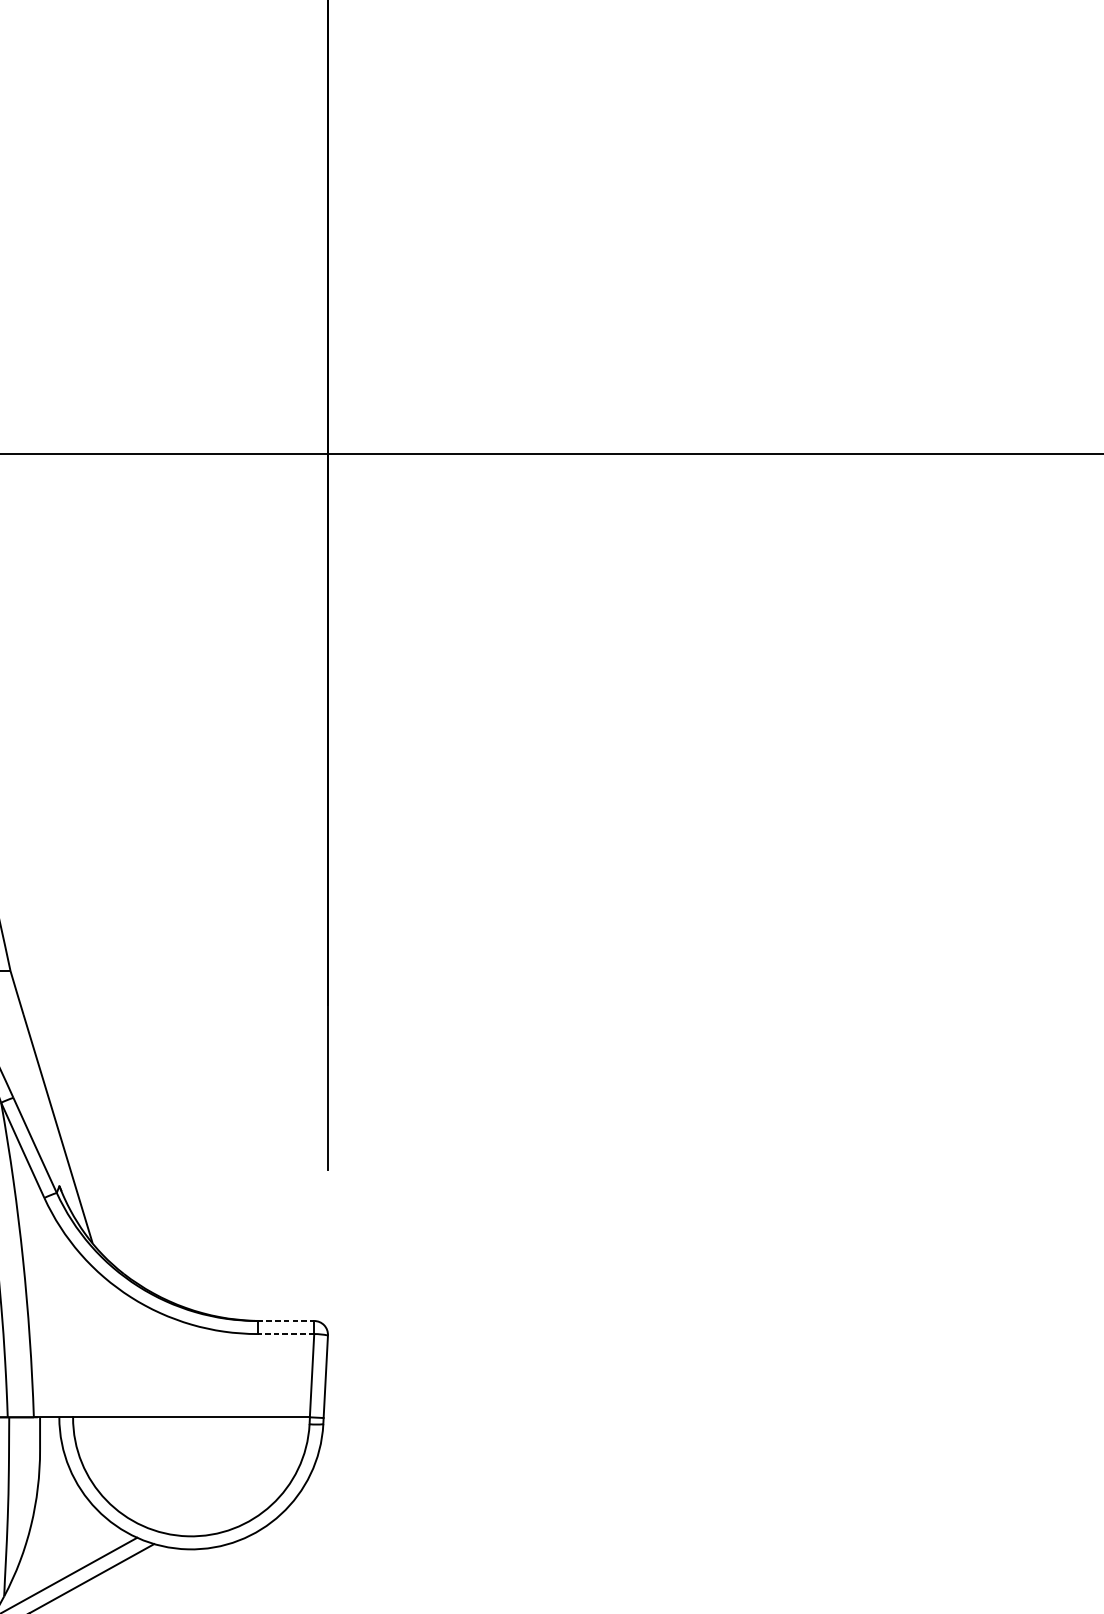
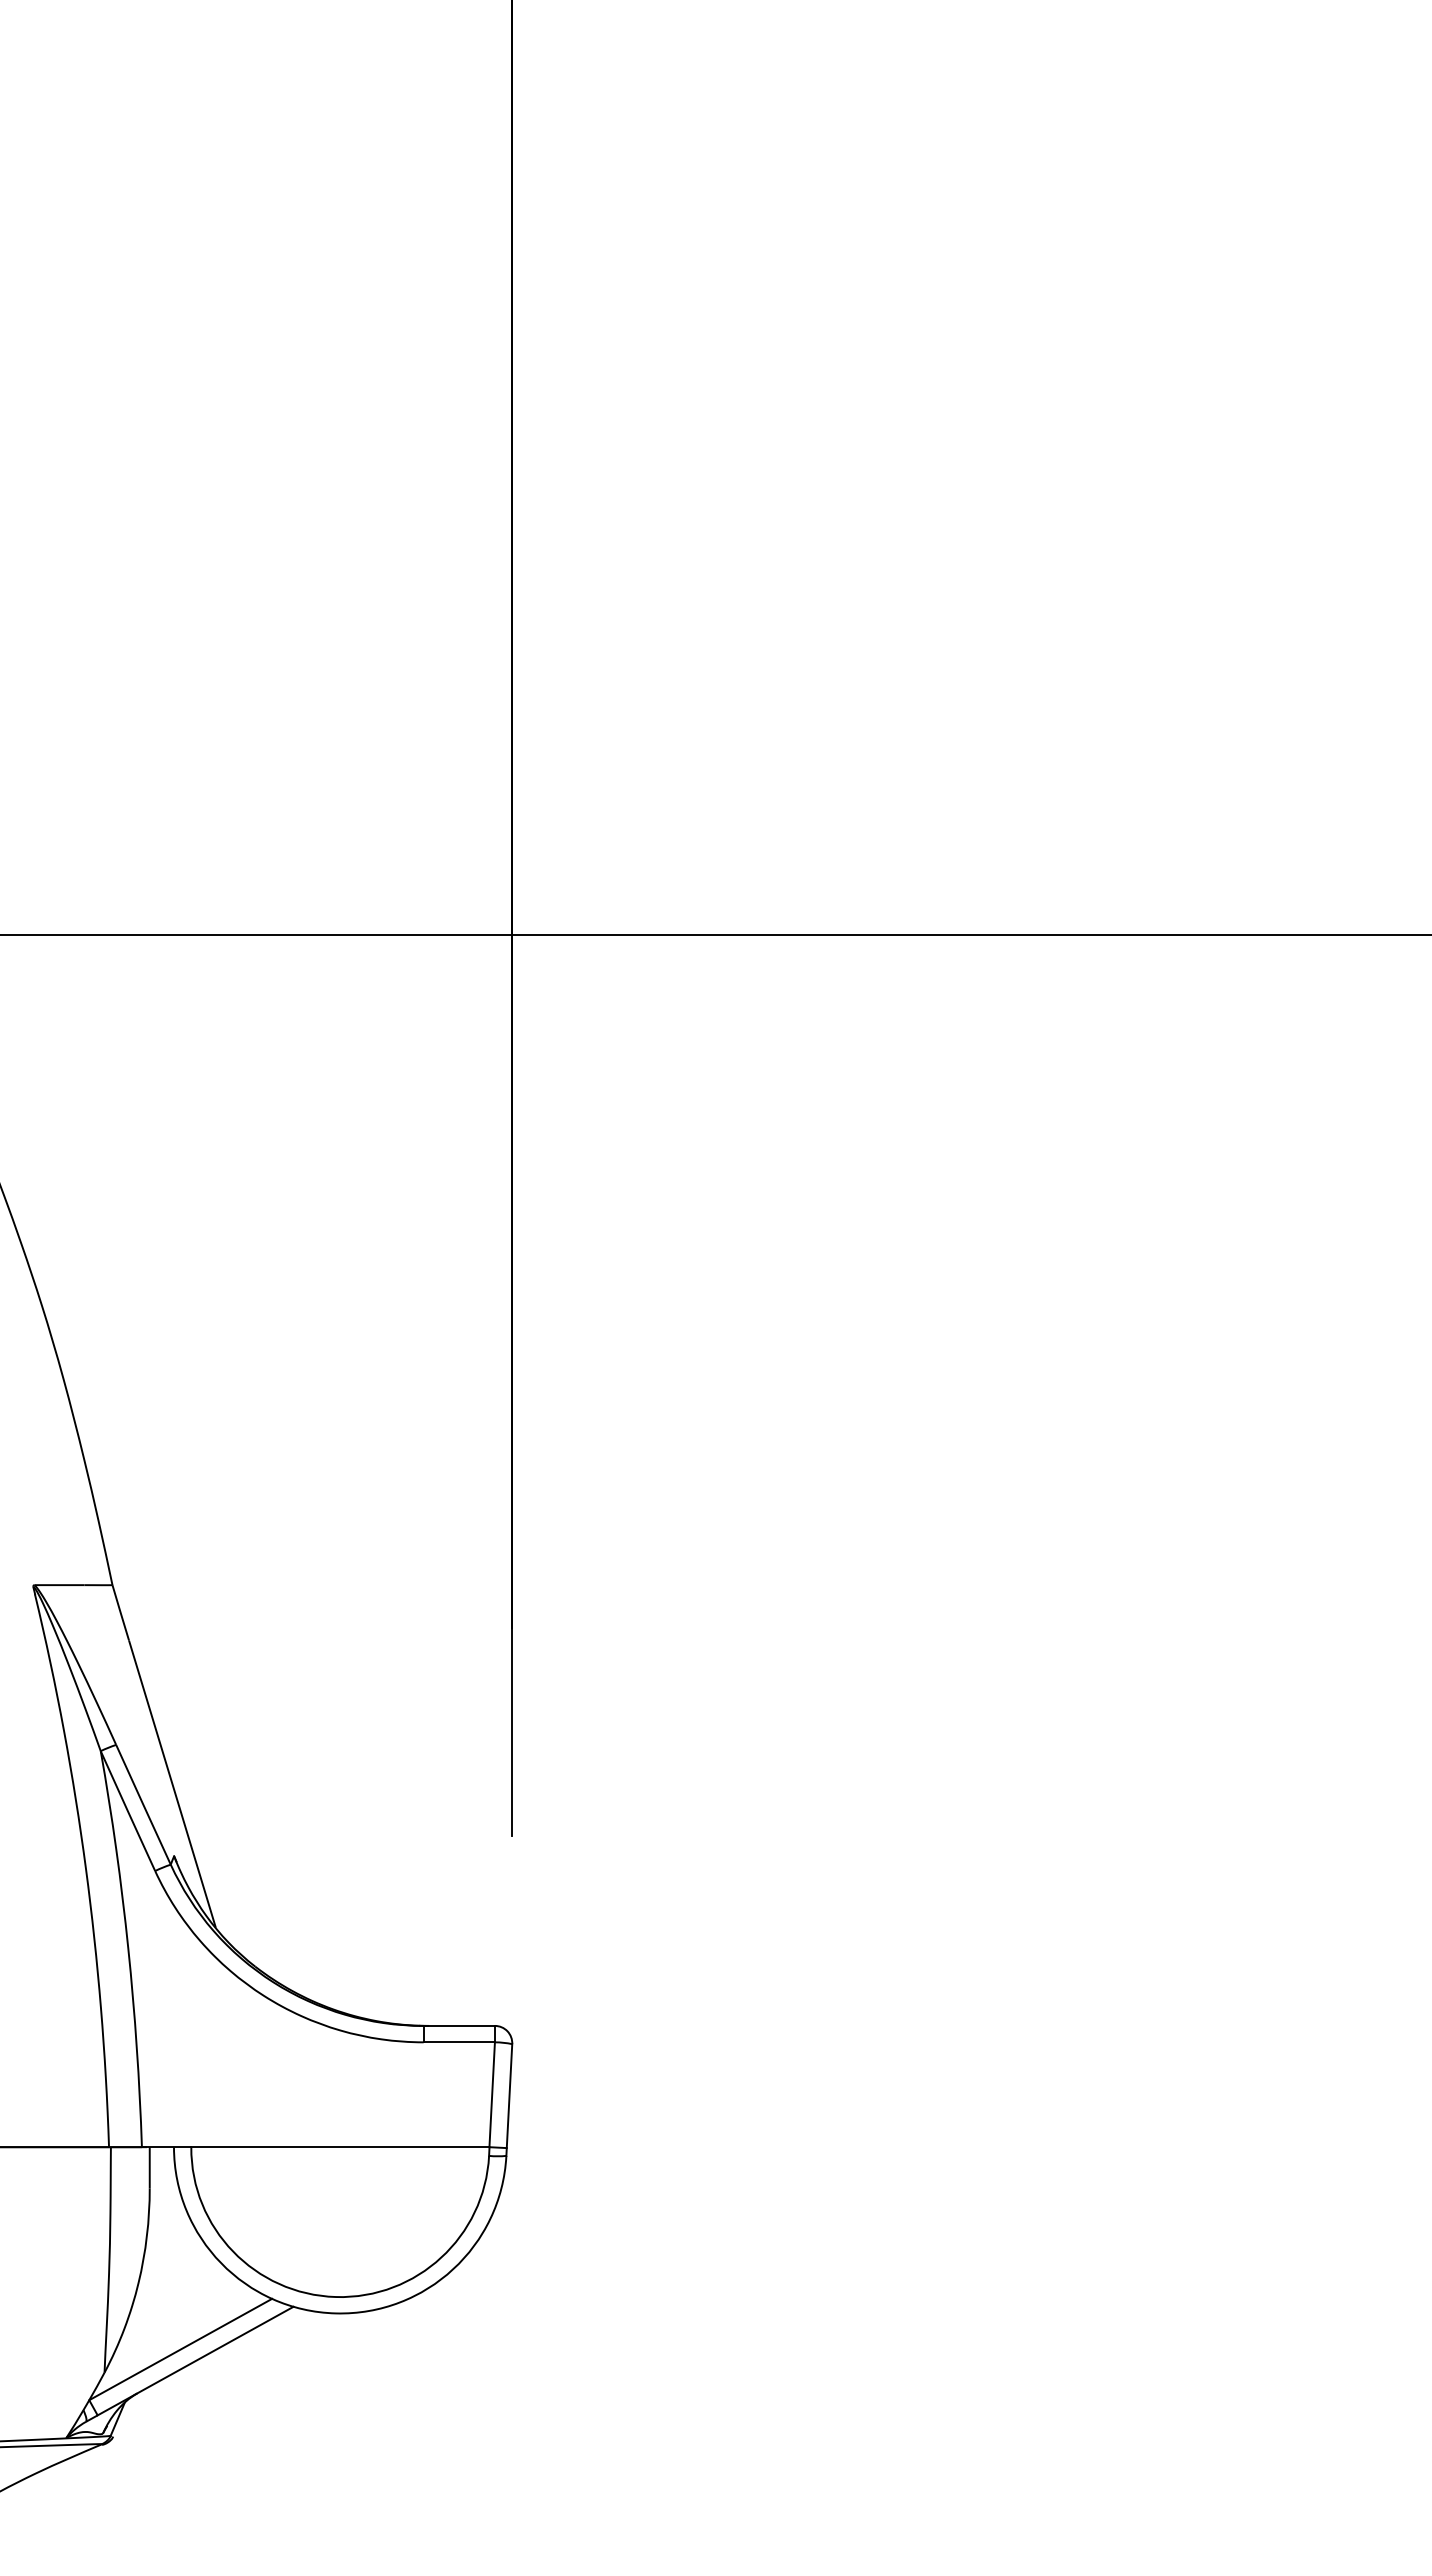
line: (286, 1320) -> (459, 2025), dashed -> solid
line: (286, 1334) -> (459, 2042), dashed -> solid

